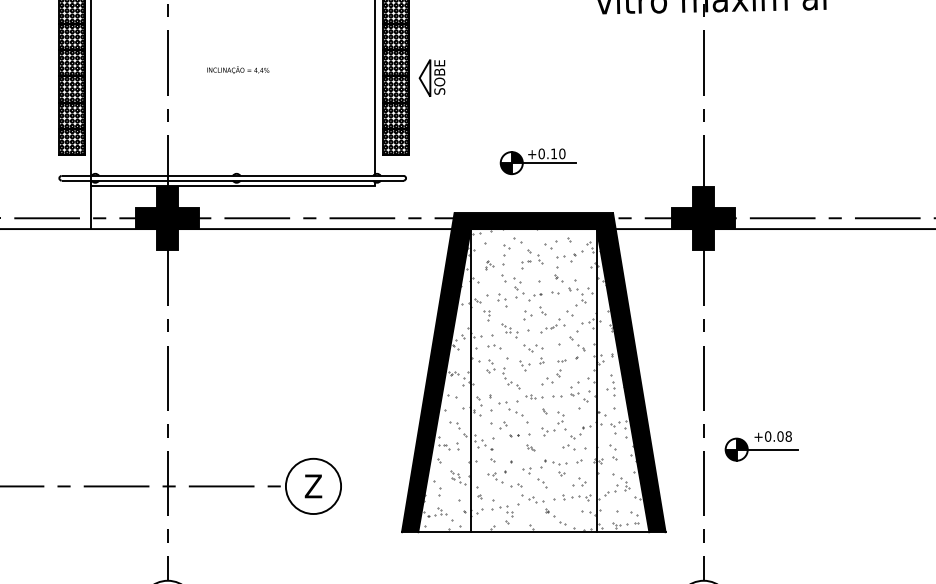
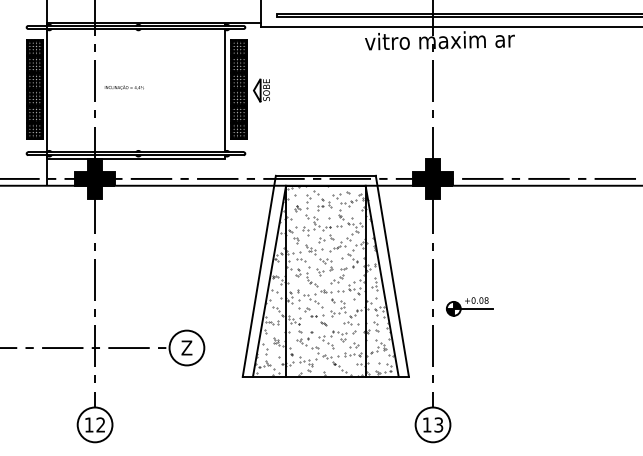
text: (236, 70) -> (123, 87), moved
part: (538, 162) -> (328, 143), removed
fill: (533, 371) -> (325, 275), removed
part: (761, 445) -> (469, 306), moved

